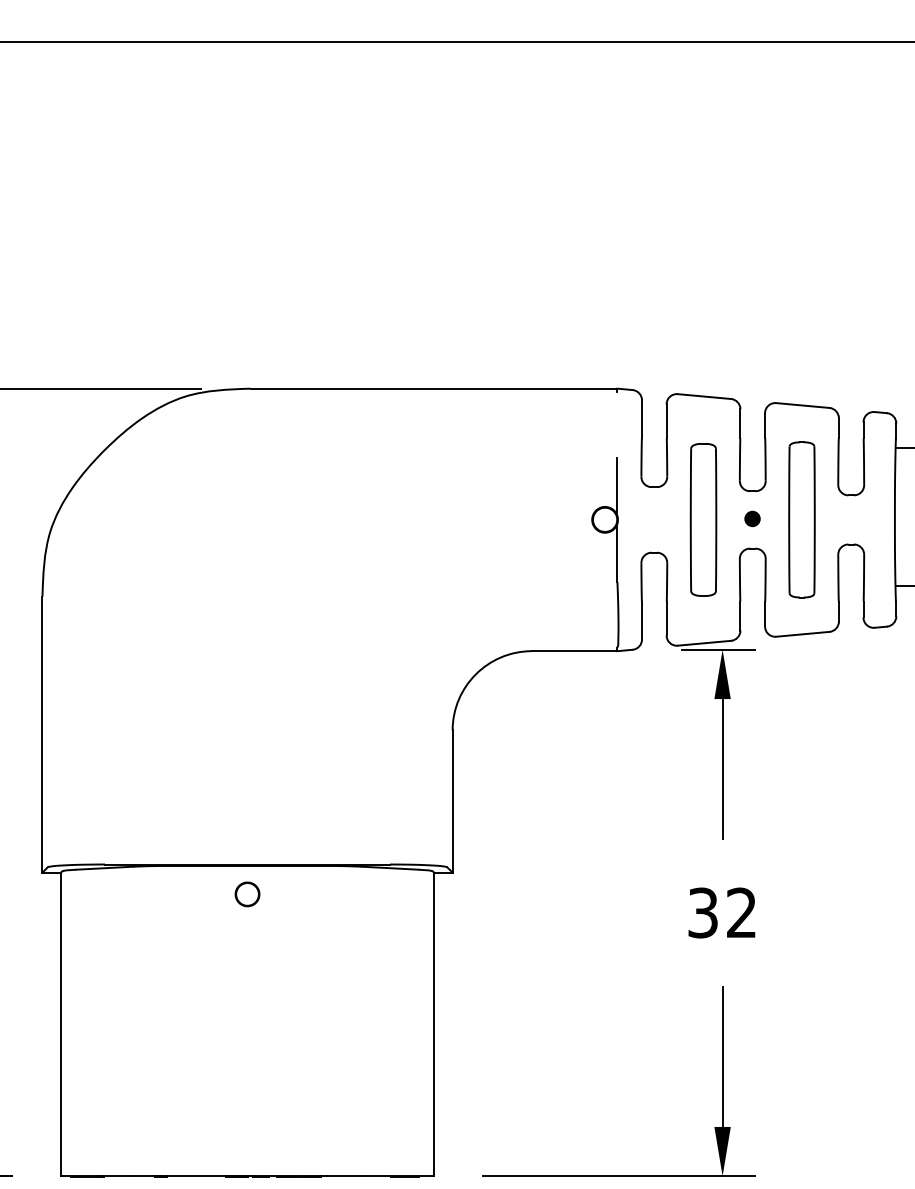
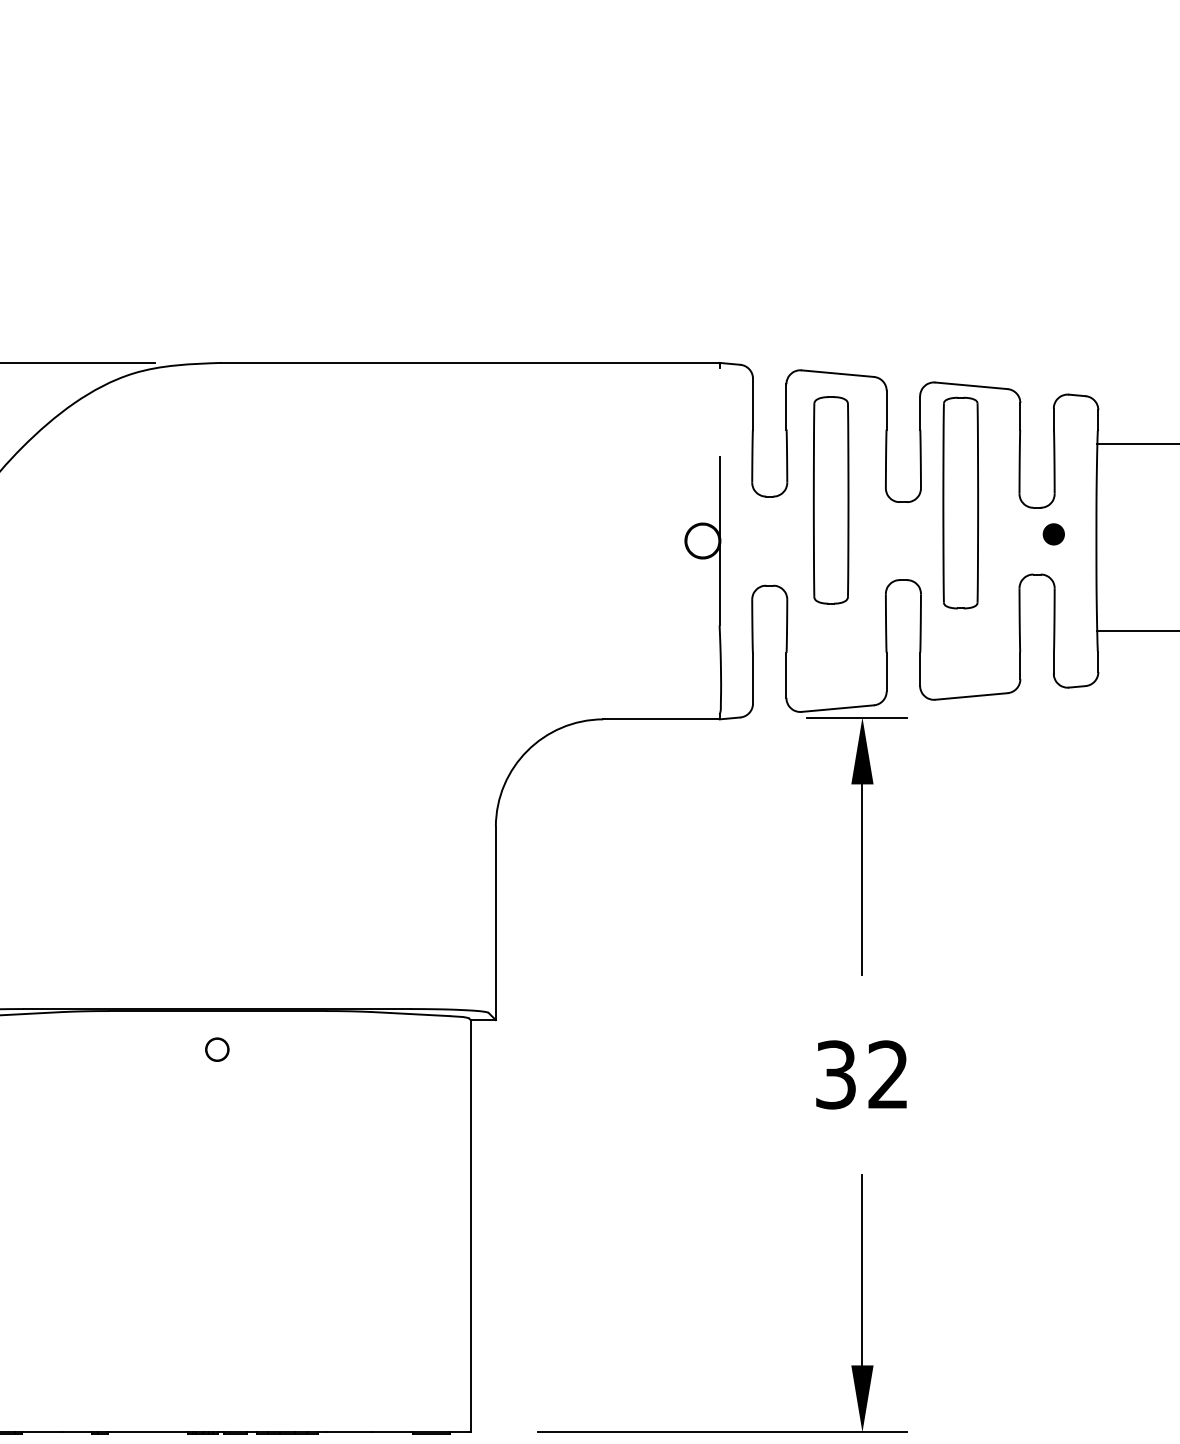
part: (752, 518) -> (1053, 533), moved
part: (703, 519) -> (831, 499), moved
part: (801, 519) -> (960, 502), moved
part: (247, 894) -> (217, 1049), size x0.7

